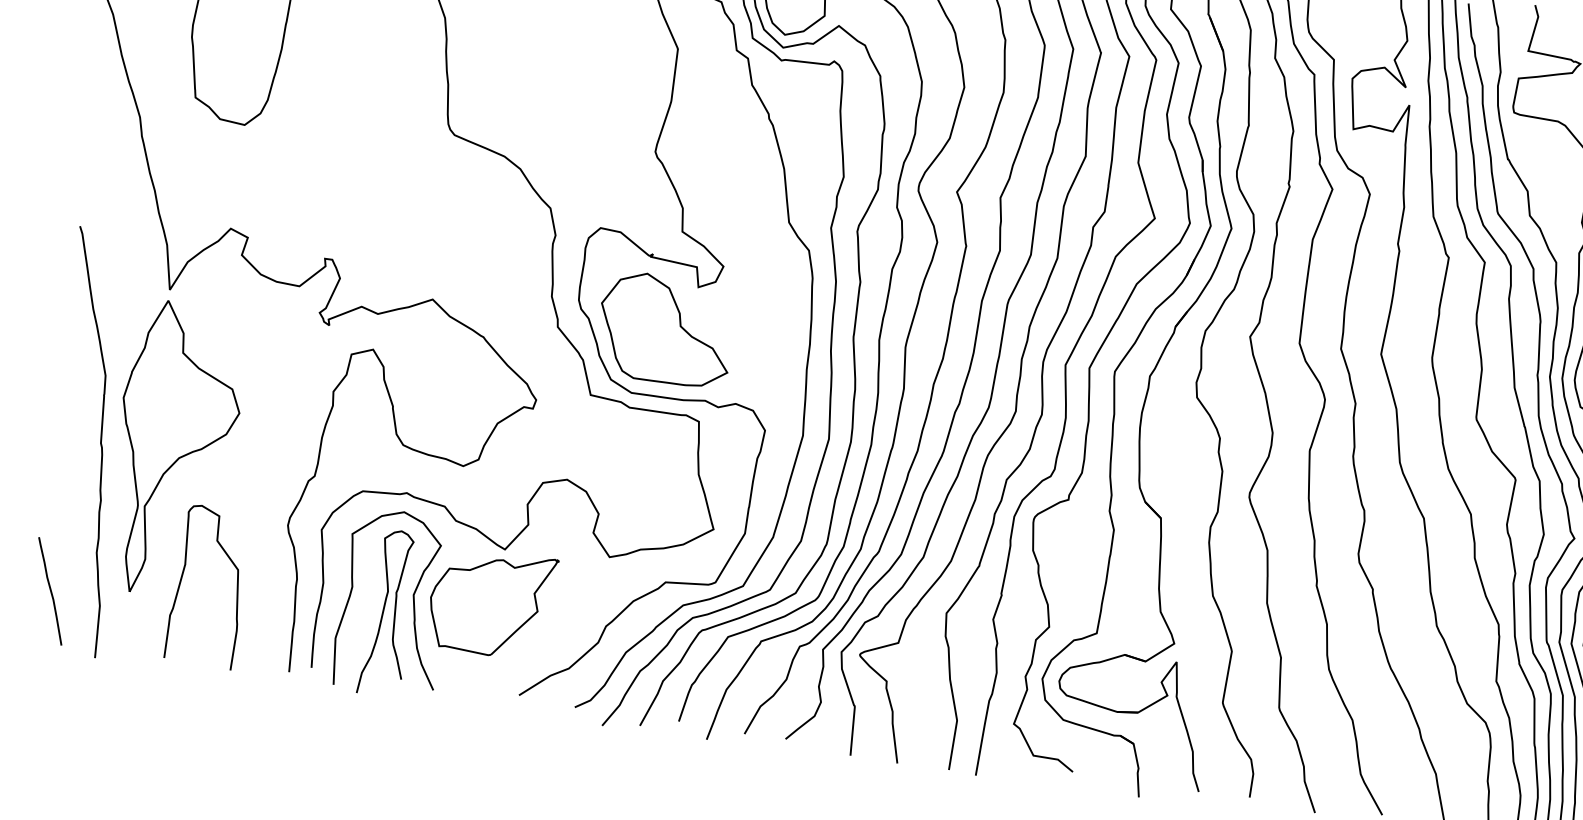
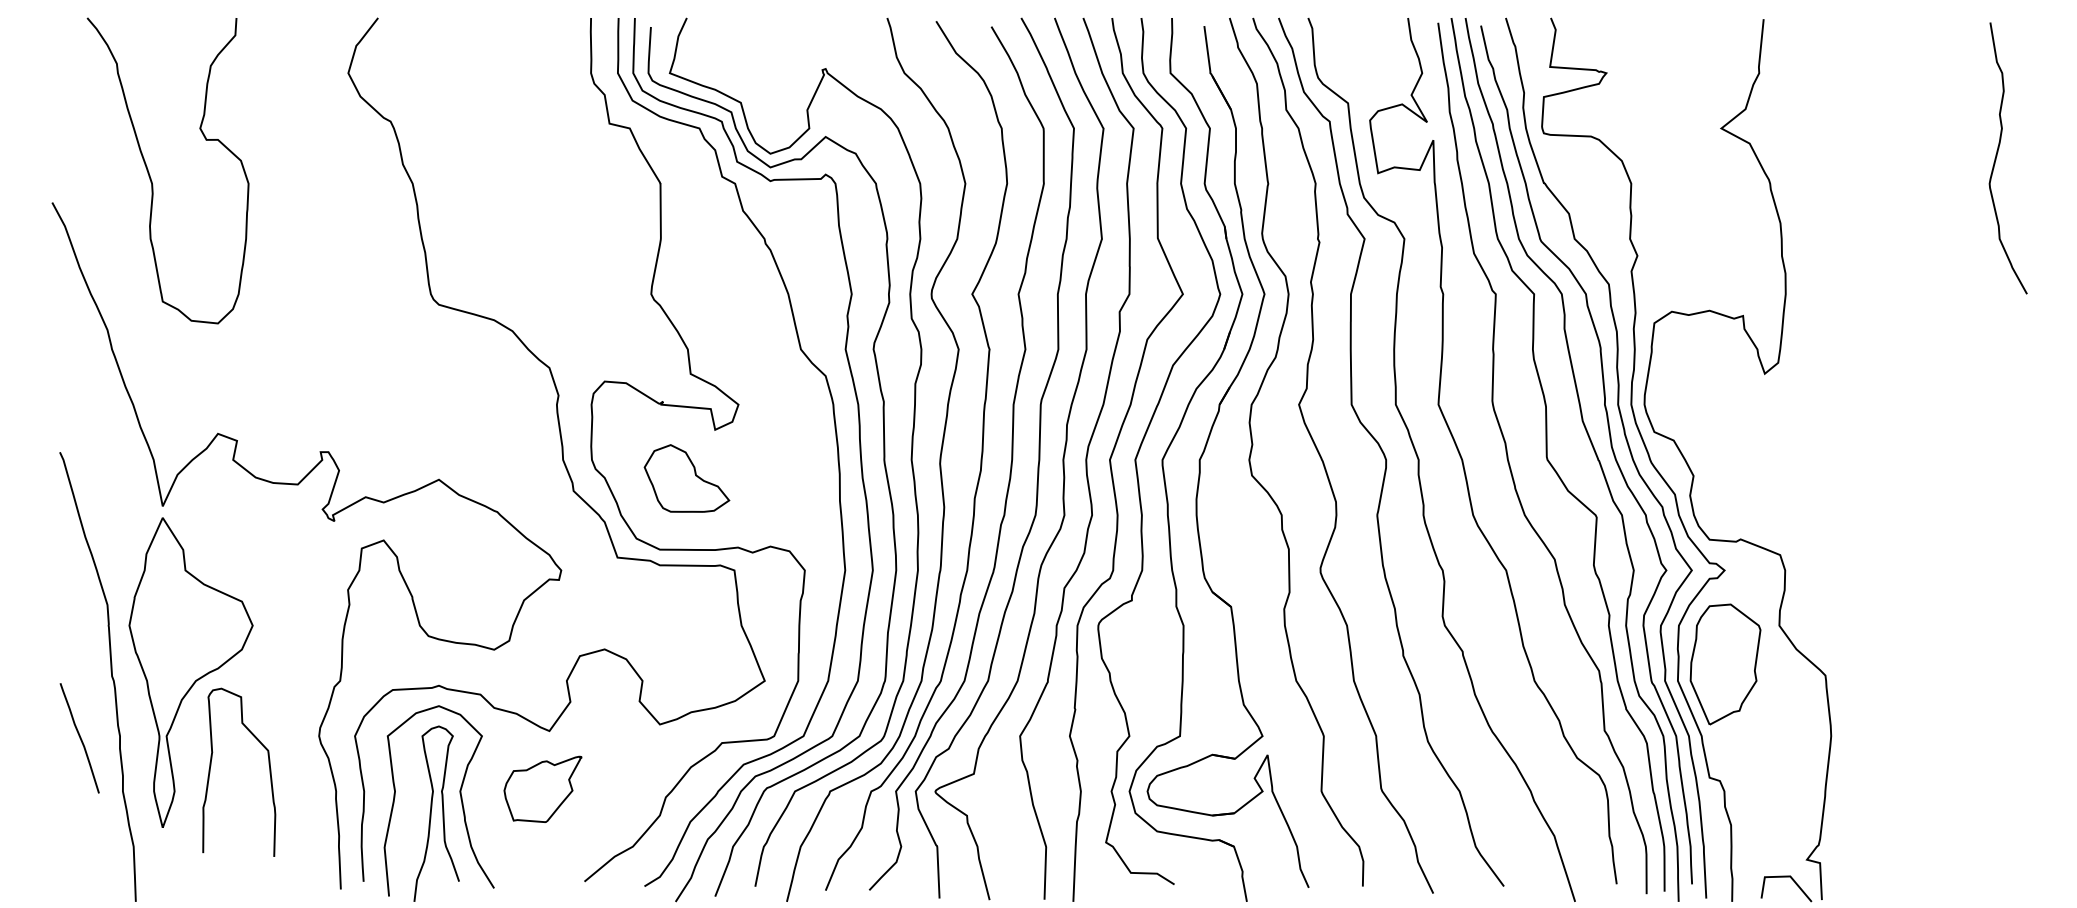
part: (665, 329) -> (686, 478), size x0.6
curve: (182, 577) -> (211, 766), moved
curve: (50, 591) -> (79, 738), moved
part: (491, 603) -> (542, 789), size x0.6

